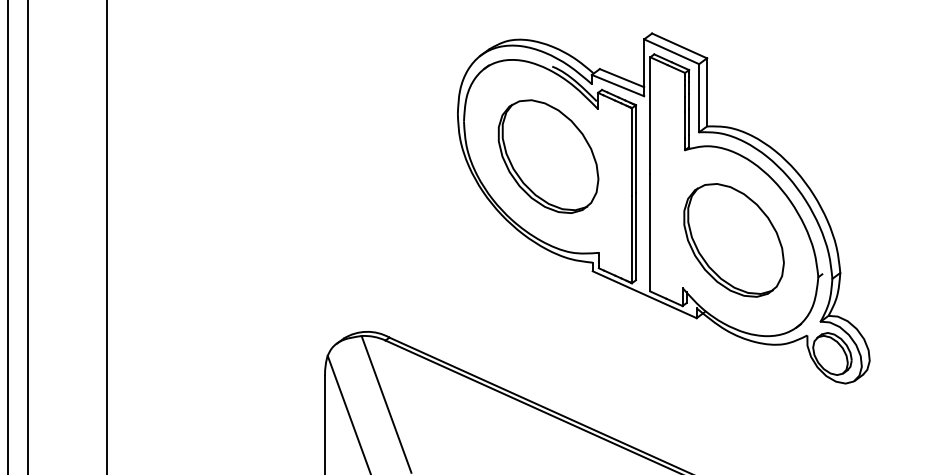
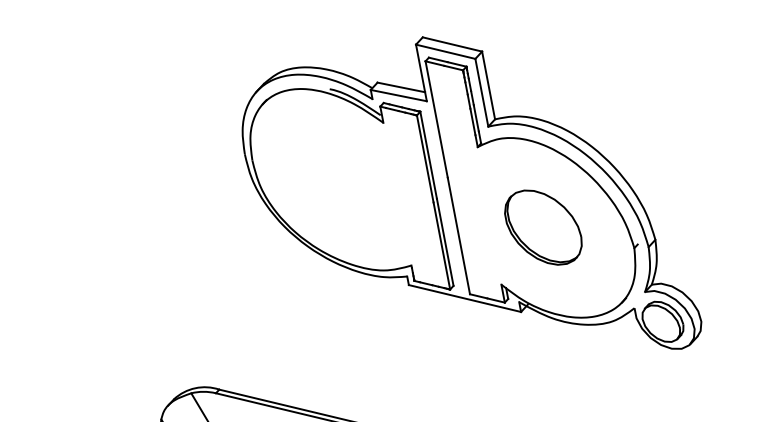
part: (548, 156) -> (343, 179), removed
part: (733, 240) -> (543, 227), size x0.7

